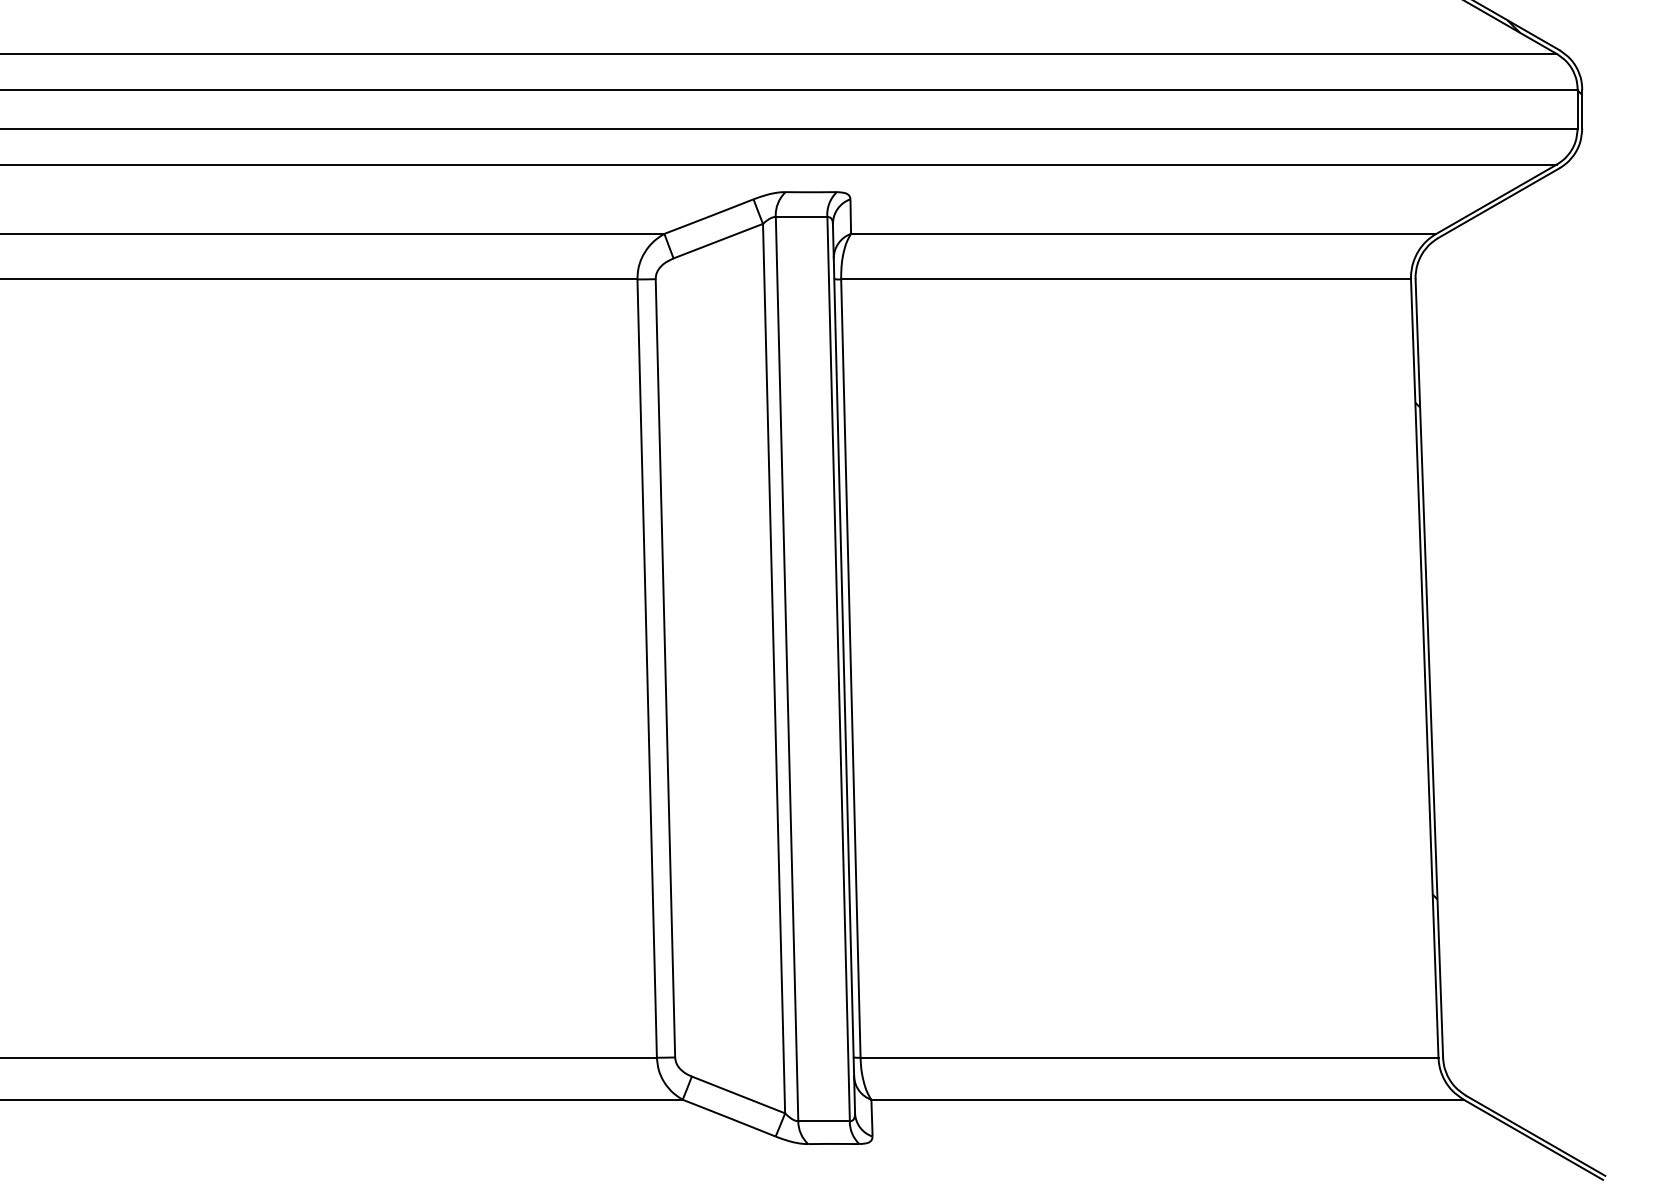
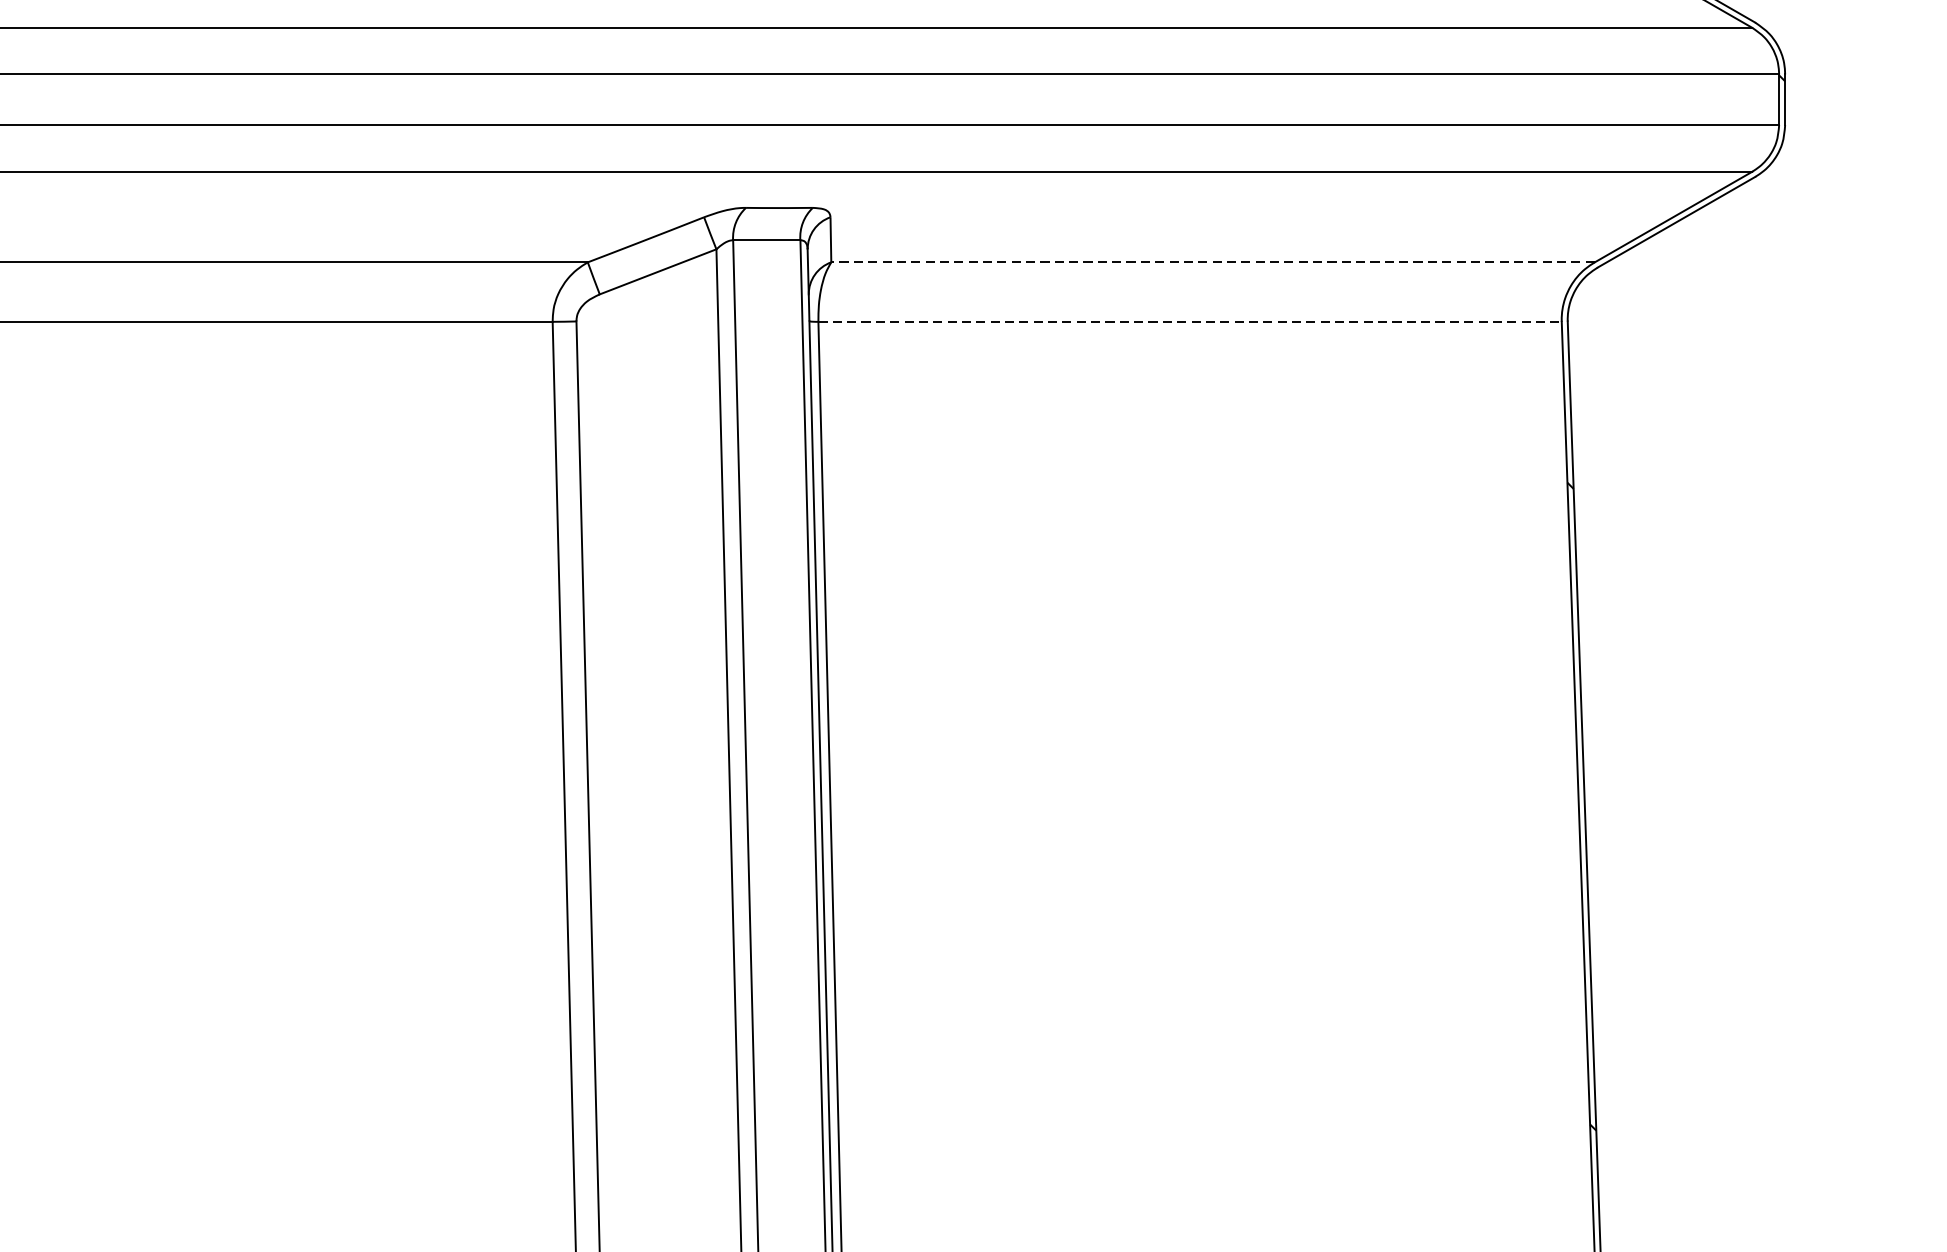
line: (1143, 233) -> (1212, 261), solid -> dashed
line: (1126, 279) -> (1190, 321), solid -> dashed

